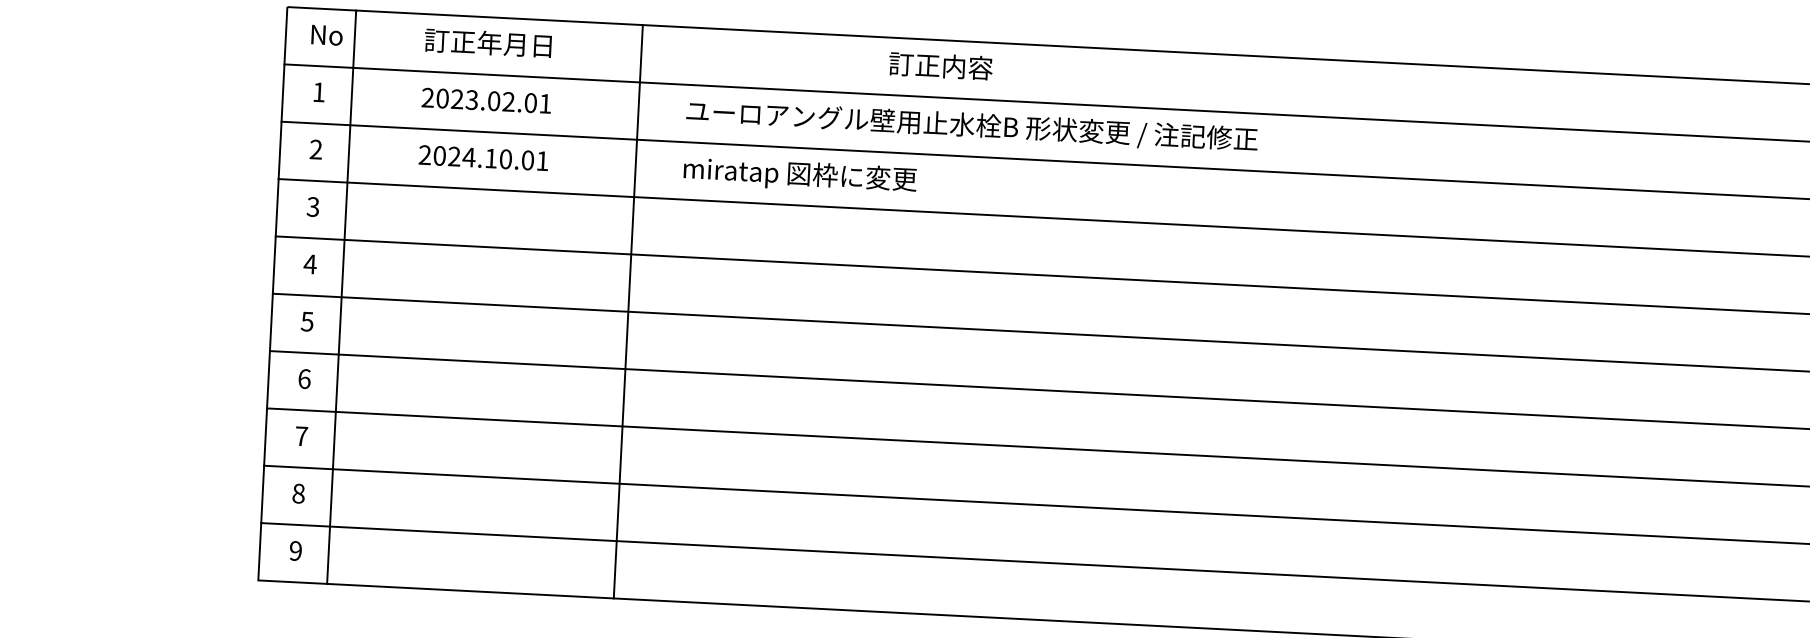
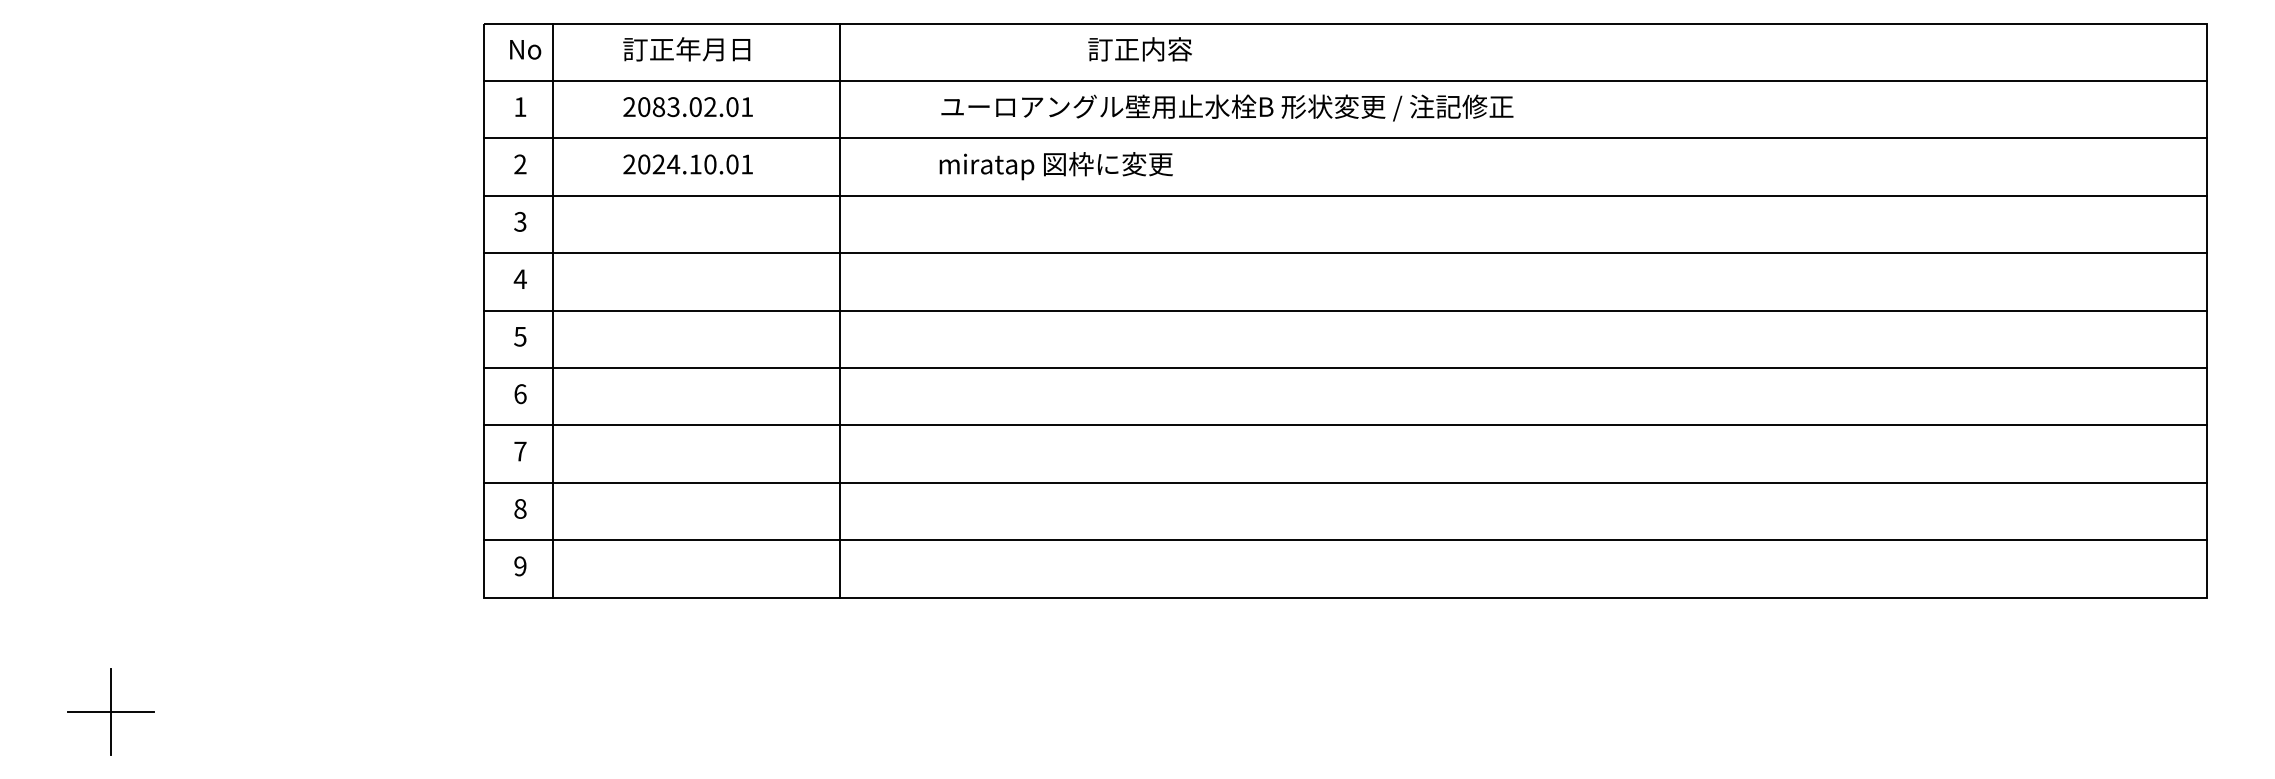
text: (456, 99) -> (658, 107), 2023.02.01 -> 2083.02.01
text: (972, 125) -> (1227, 107), moved
text: (799, 176) -> (1055, 166), moved

